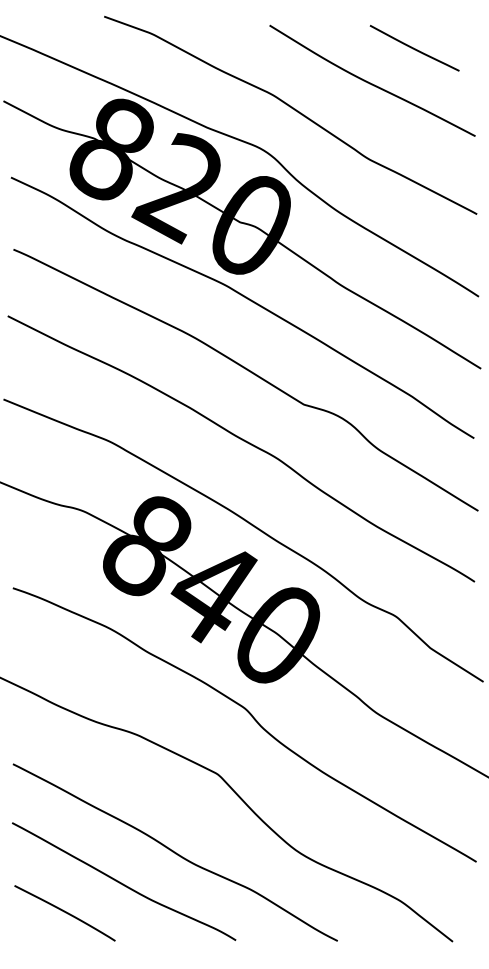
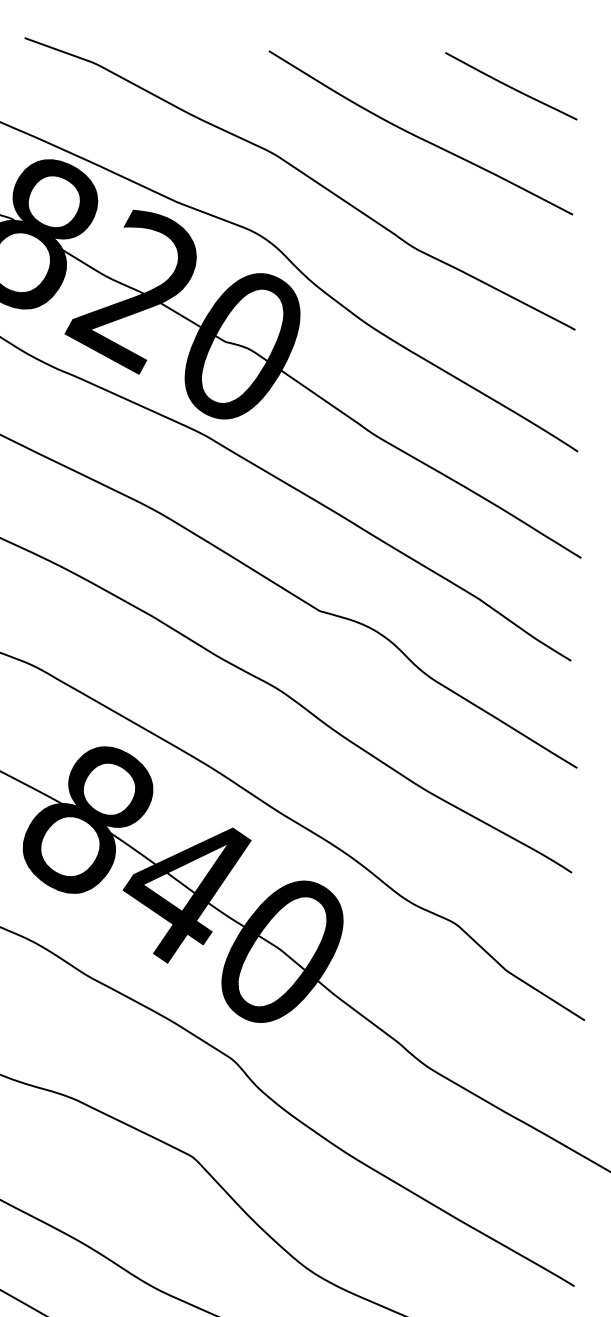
line: (414, 48) -> (510, 86), moved

